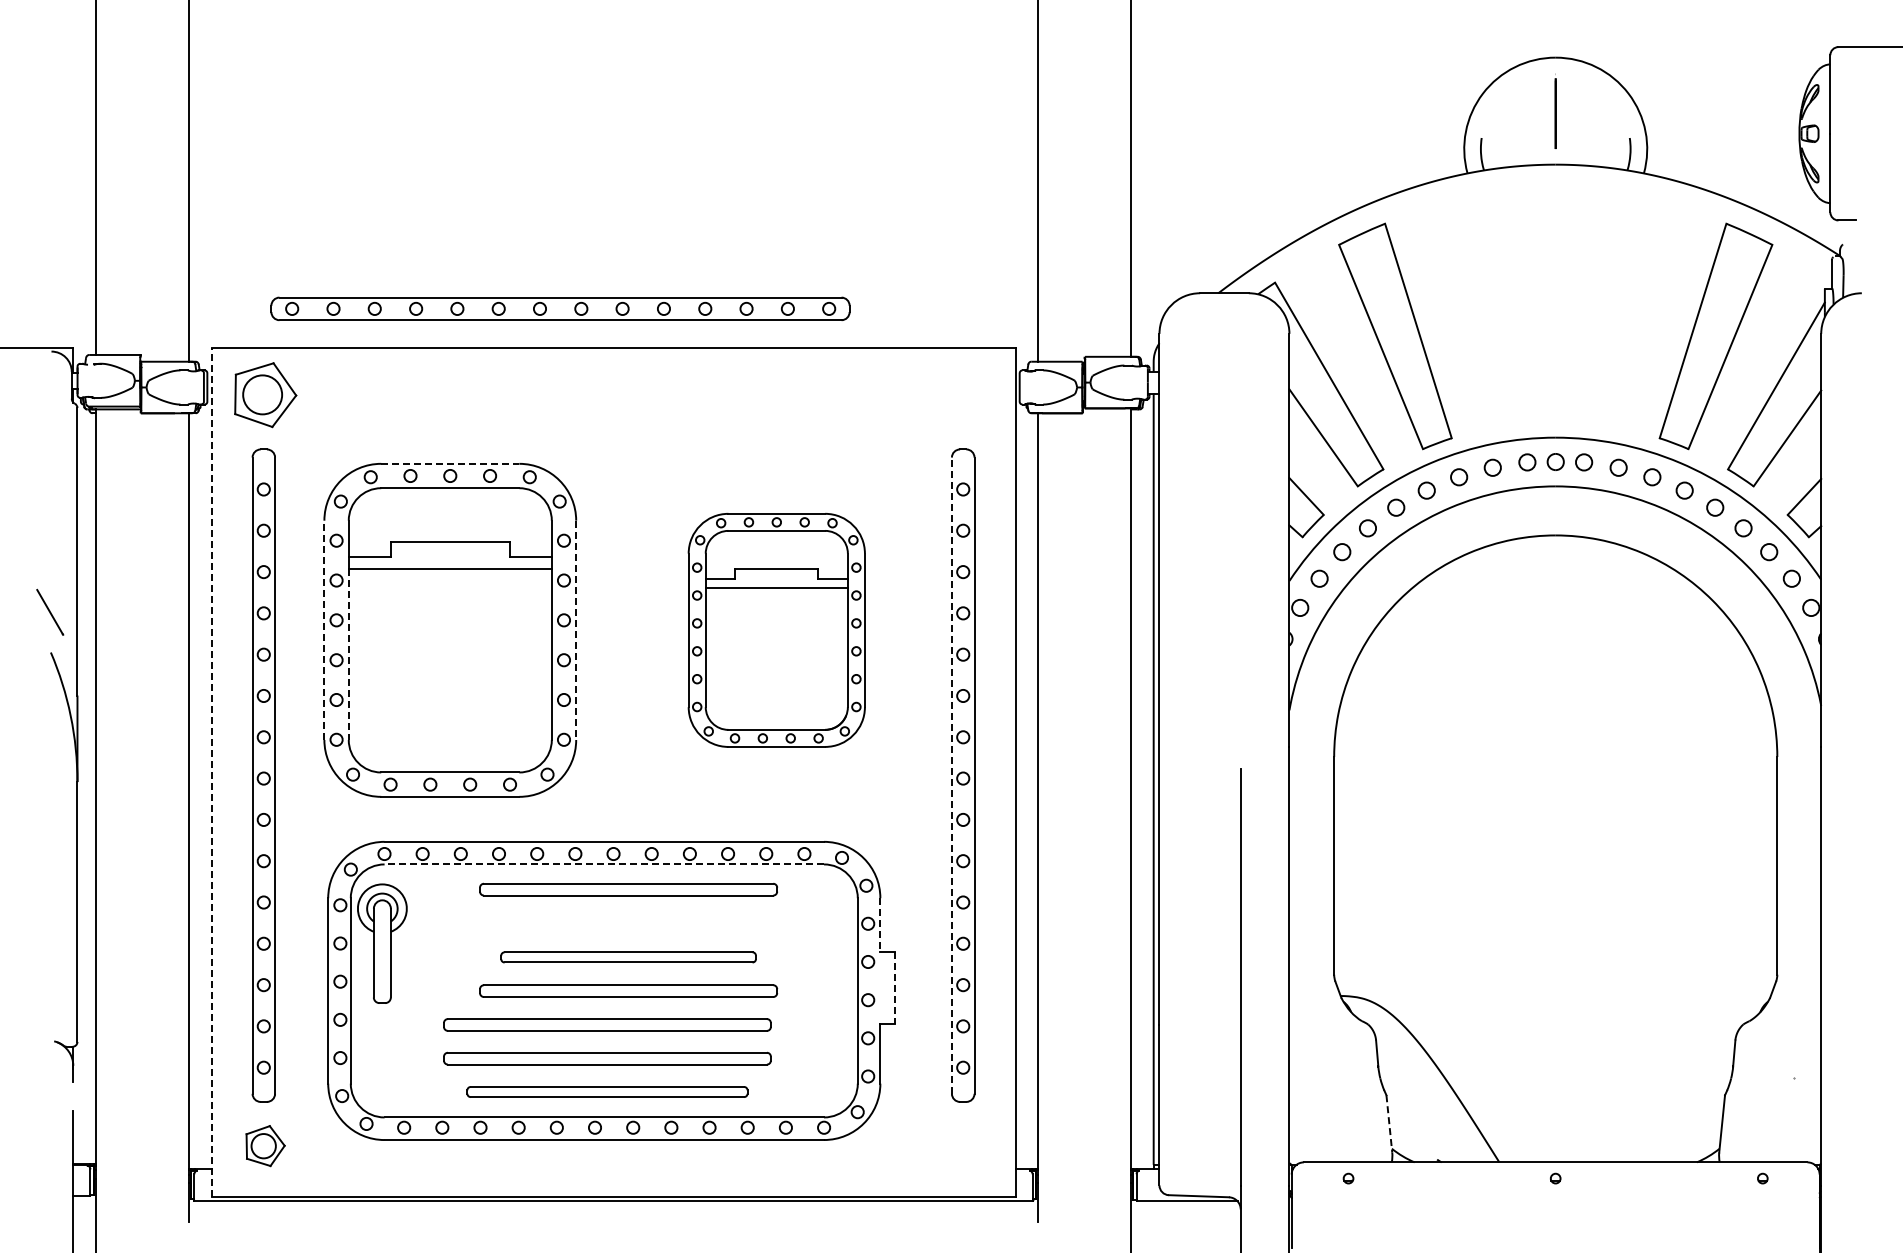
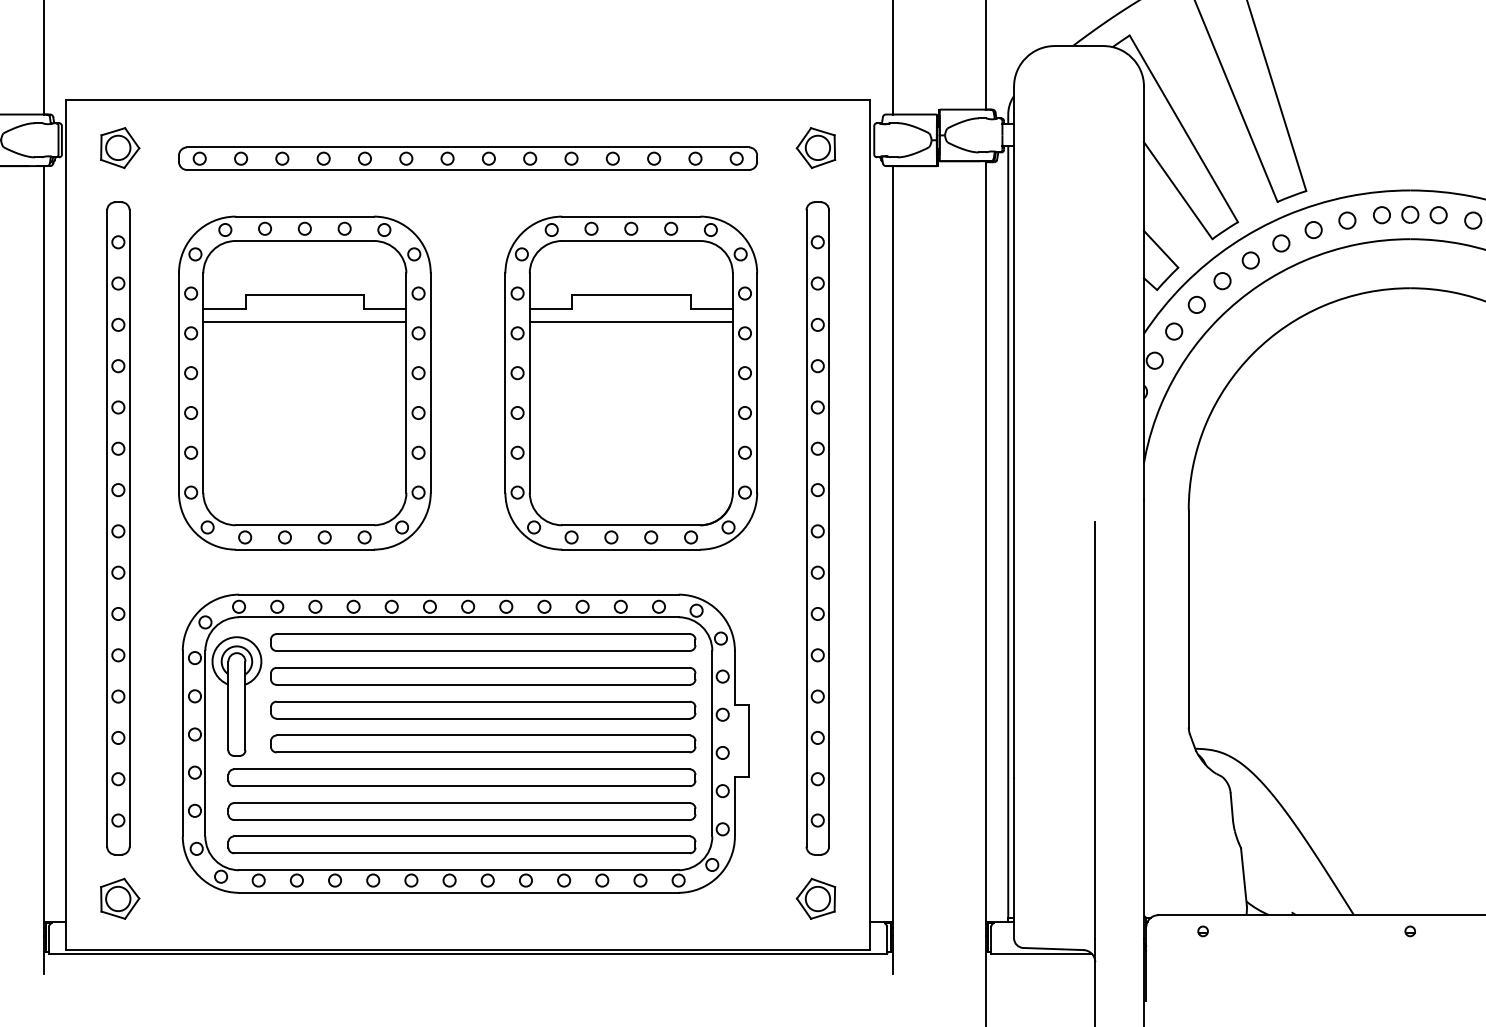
part: (560, 308) -> (468, 158), moved
part: (265, 395) -> (120, 148), size x0.62
part: (961, 395) -> (816, 148), added
line: (450, 463) -> (305, 216), dashed -> solid
line: (324, 630) -> (179, 383), dashed -> solid
line: (576, 630) -> (431, 383), dashed -> solid
part: (776, 630) -> (631, 383), size x1.43
line: (348, 655) -> (203, 408), dashed -> solid
line: (211, 772) -> (66, 525), dashed -> solid
line: (951, 775) -> (806, 528), dashed -> solid
line: (604, 864) -> (459, 617), dashed -> solid
part: (628, 889) -> (483, 642), size x1.43
part: (628, 923) -> (483, 676), added
line: (880, 925) -> (735, 678), dashed -> solid
part: (628, 957) -> (483, 710), size x1.67
line: (894, 987) -> (749, 740), dashed -> solid
part: (628, 990) -> (483, 743), size x1.43
part: (607, 1024) -> (462, 777), size x1.43
part: (607, 1058) -> (462, 811), size x1.43
part: (607, 1091) -> (462, 844), size x1.67
line: (1389, 1123) -> (1244, 876), dashed -> solid
part: (961, 1146) -> (816, 899), added

